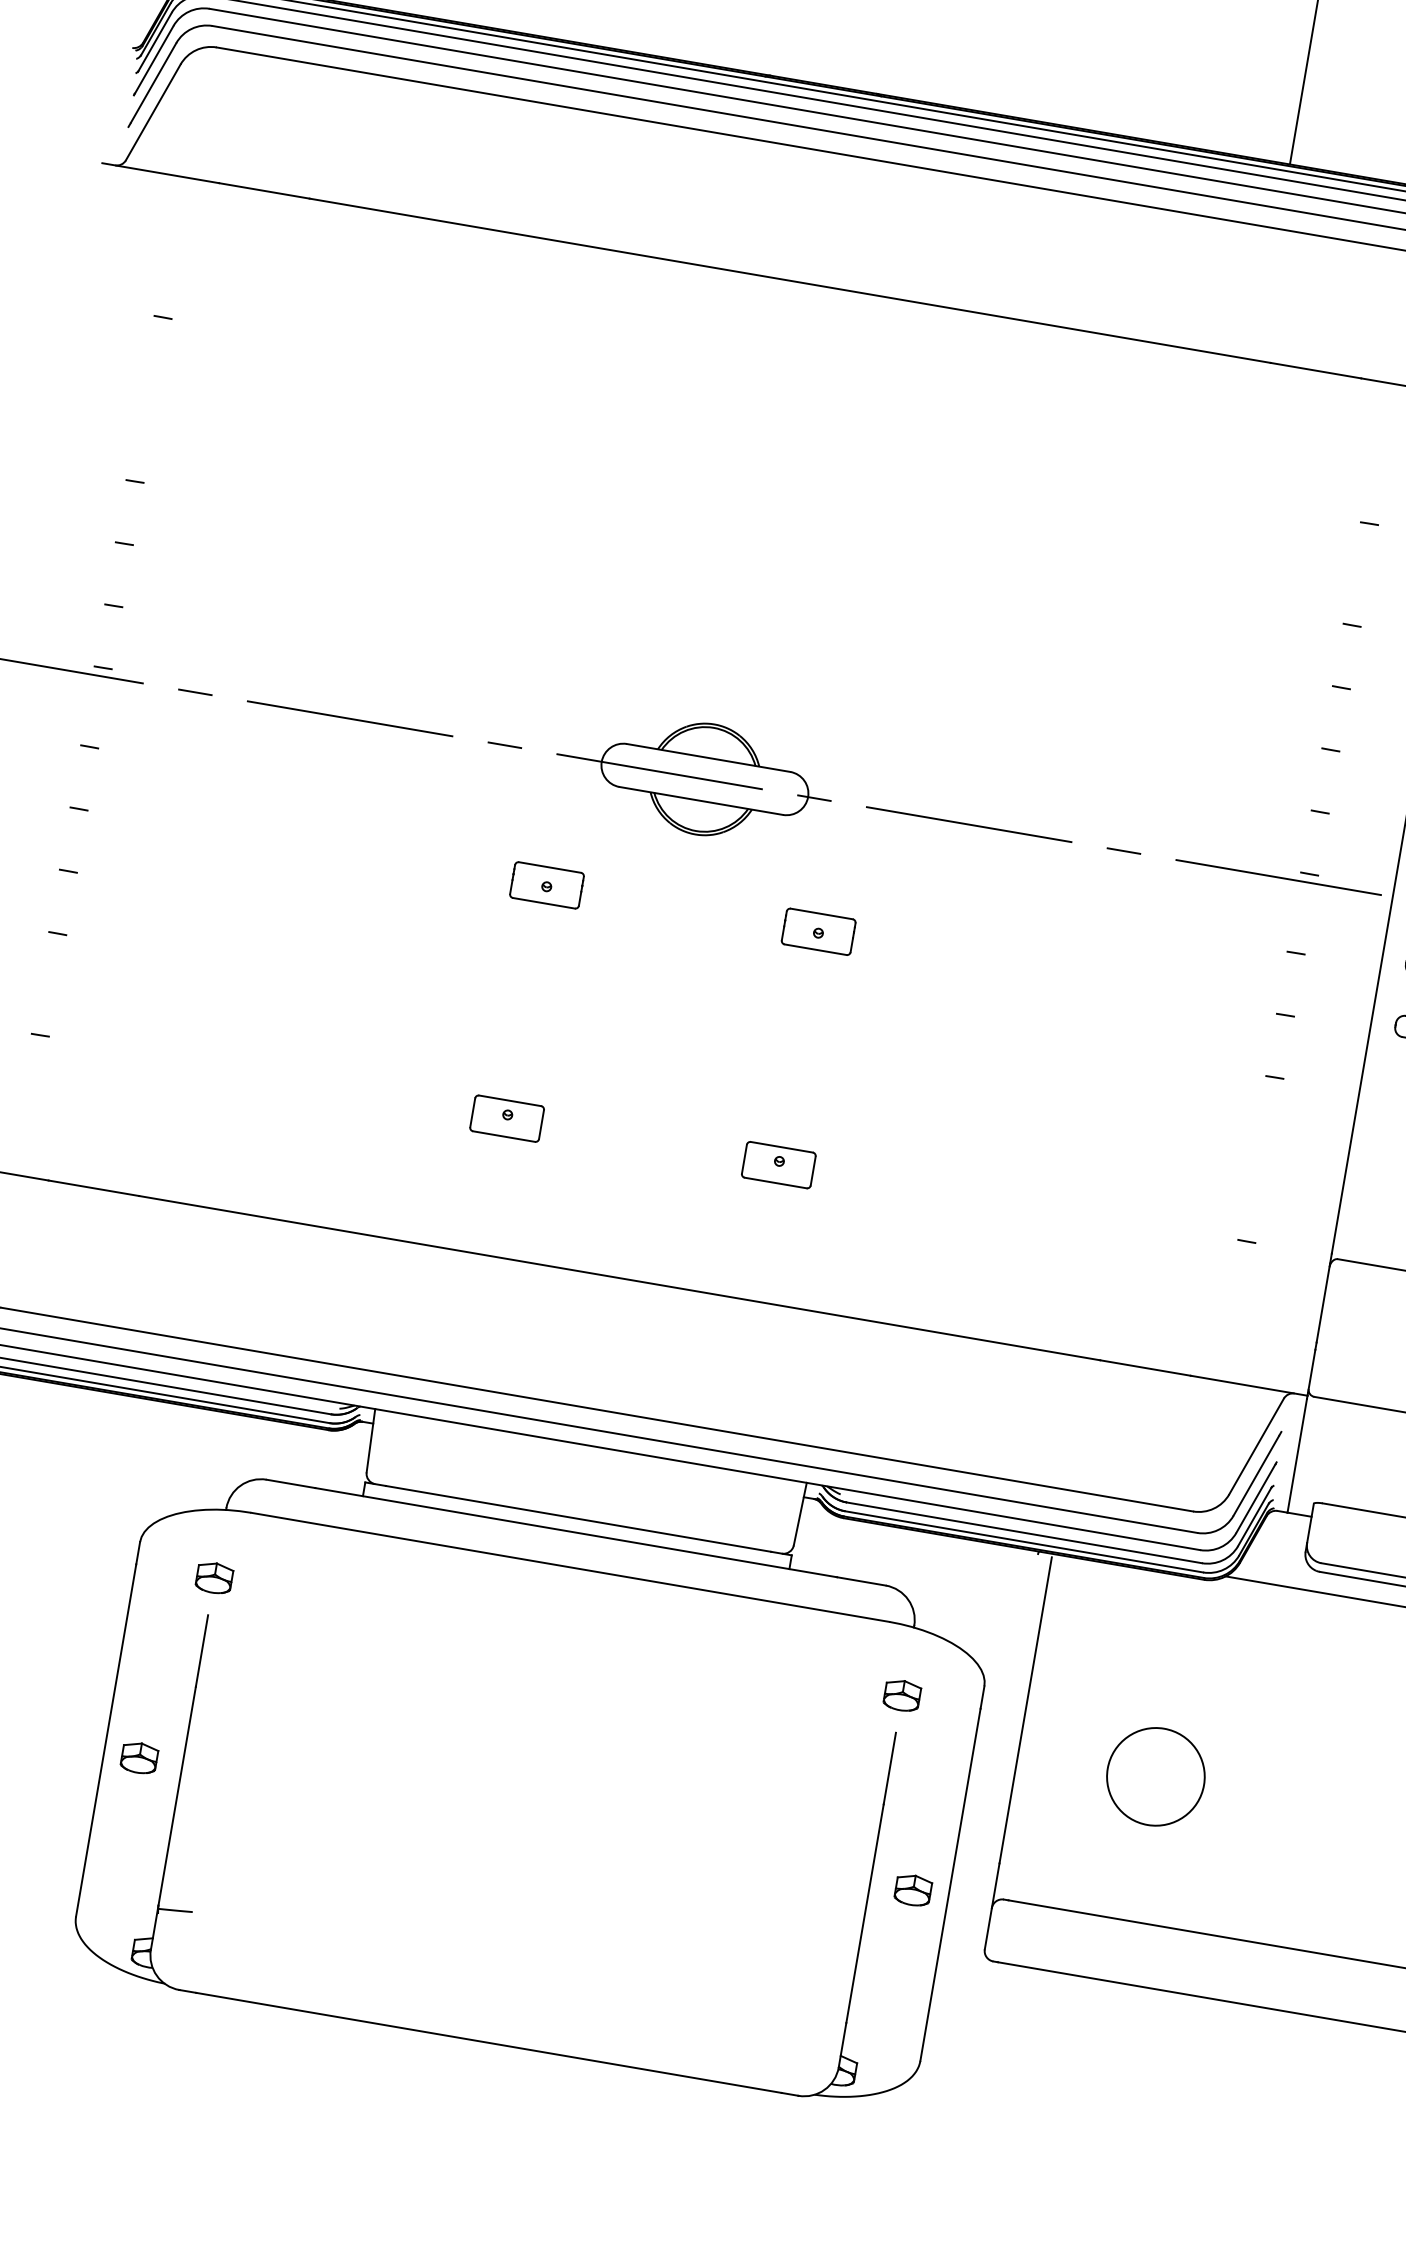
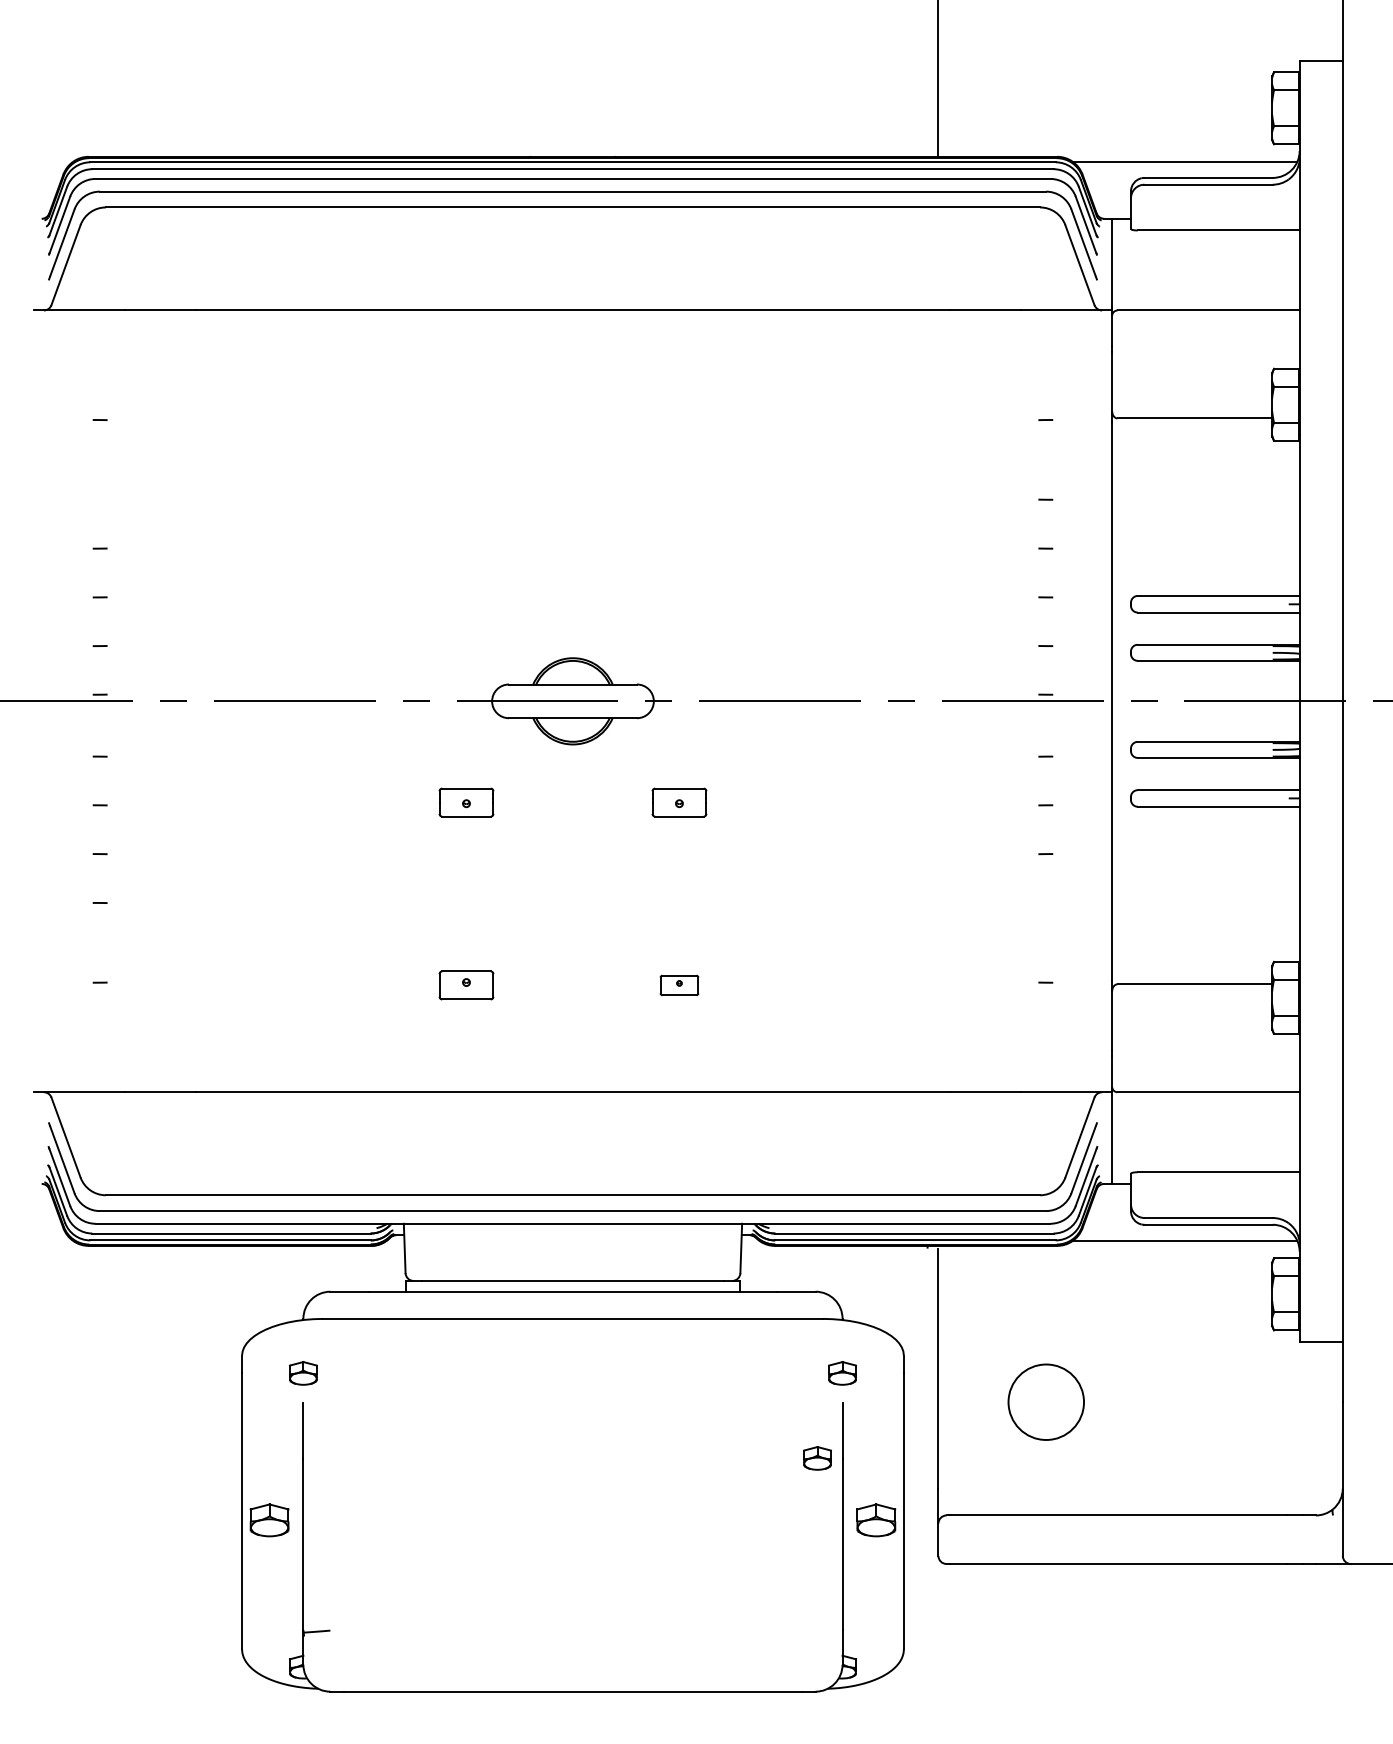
part: (778, 1165) -> (679, 985), size x0.7
part: (139, 1757) -> (269, 1519), size x1.4
part: (851, 1798) -> (817, 1458), added
part: (912, 1889) -> (875, 1519), size x1.4

